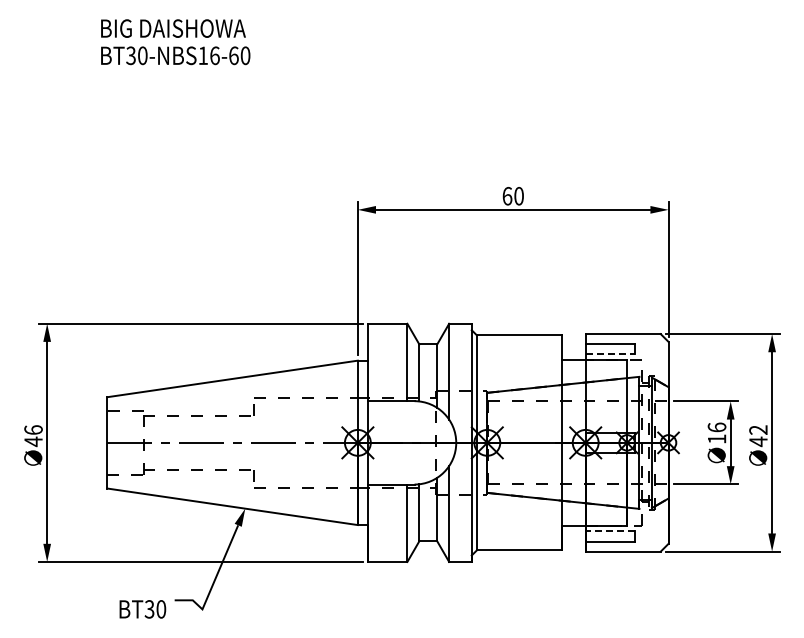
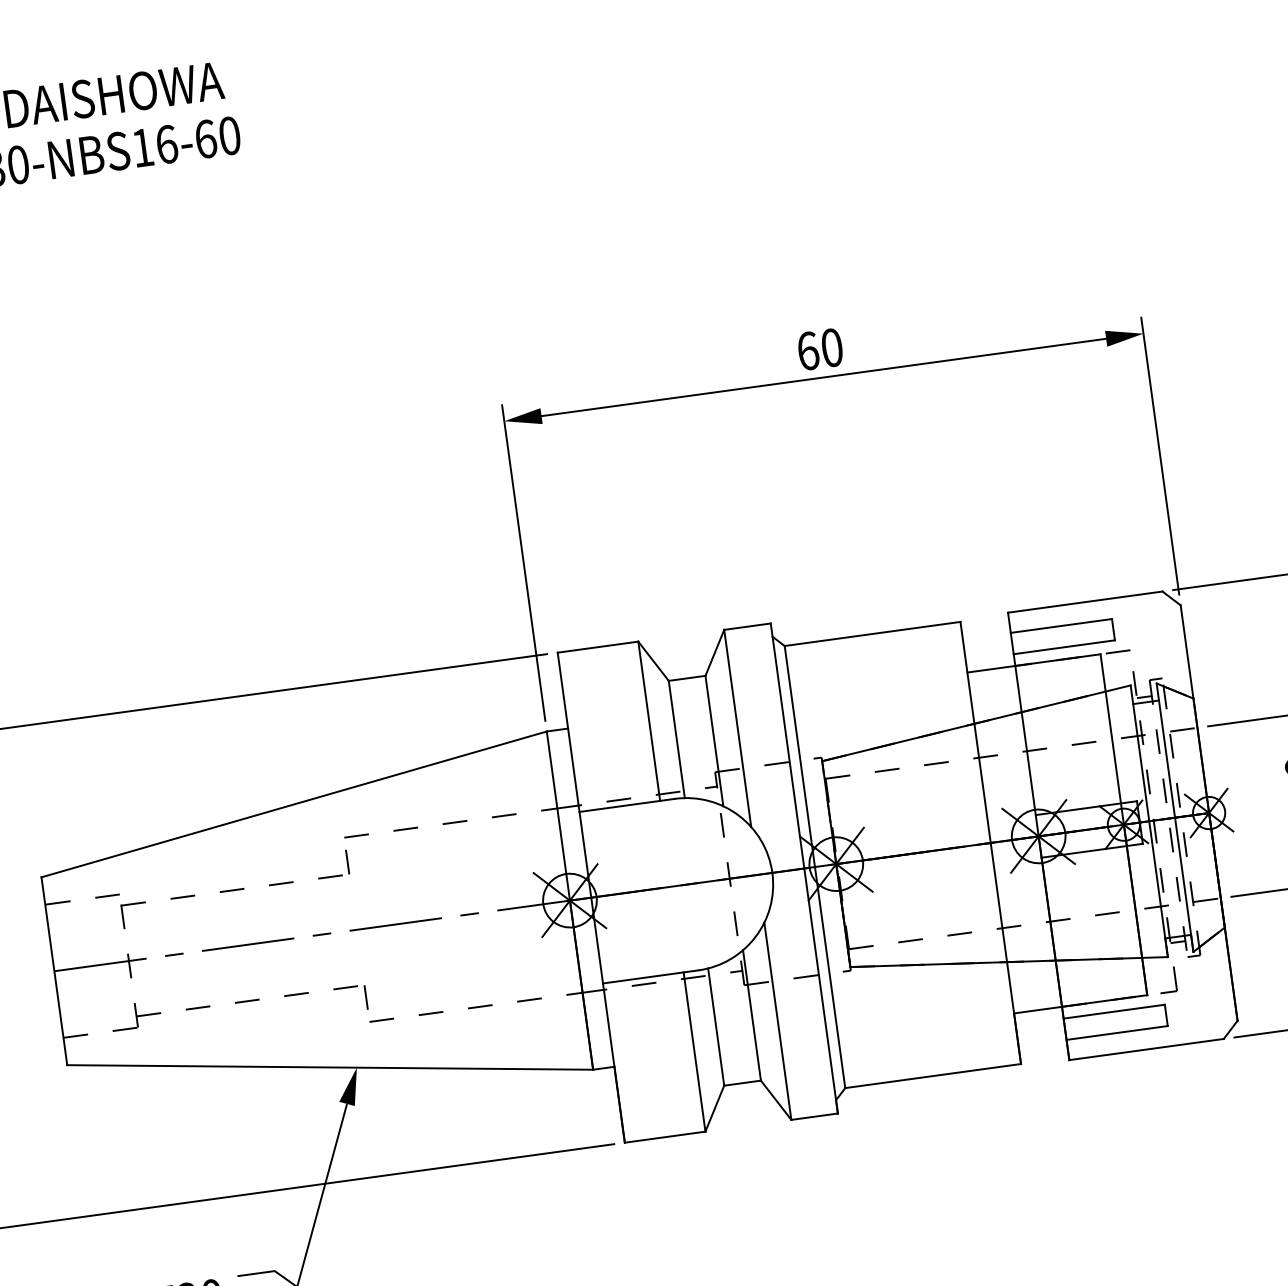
line: (610, 354) -> (1064, 647), dashed -> solid
line: (610, 531) -> (1114, 1011), dashed -> solid

